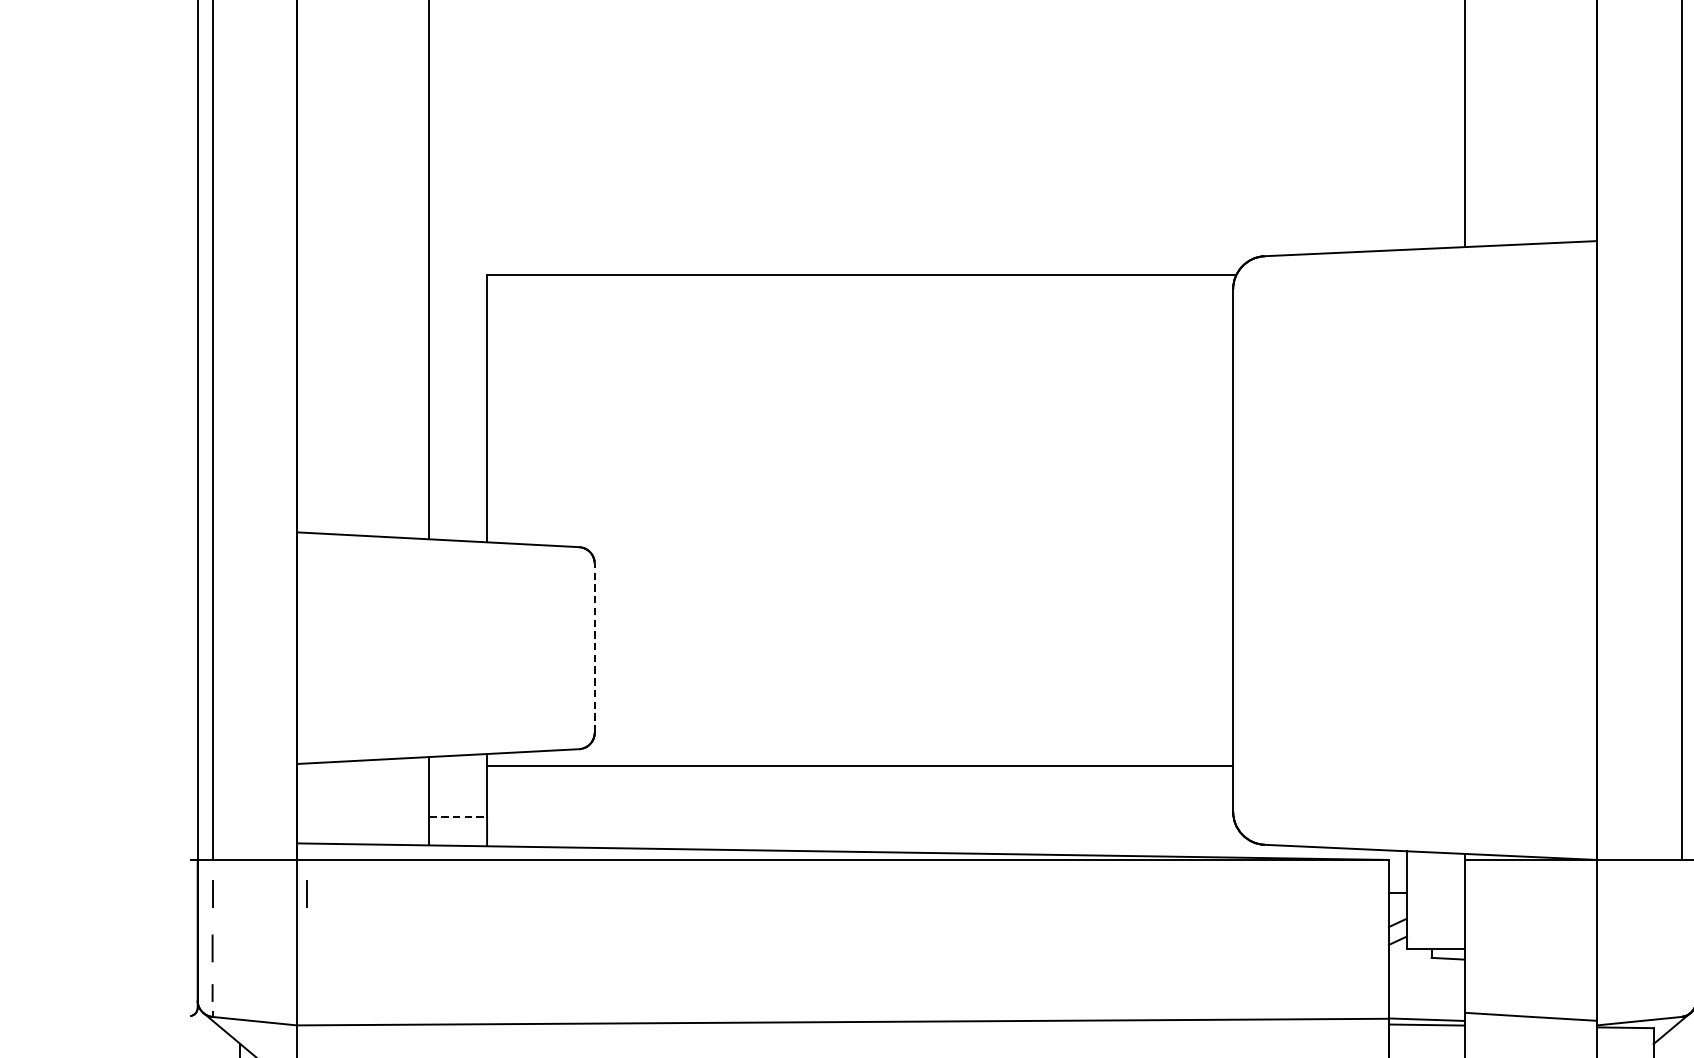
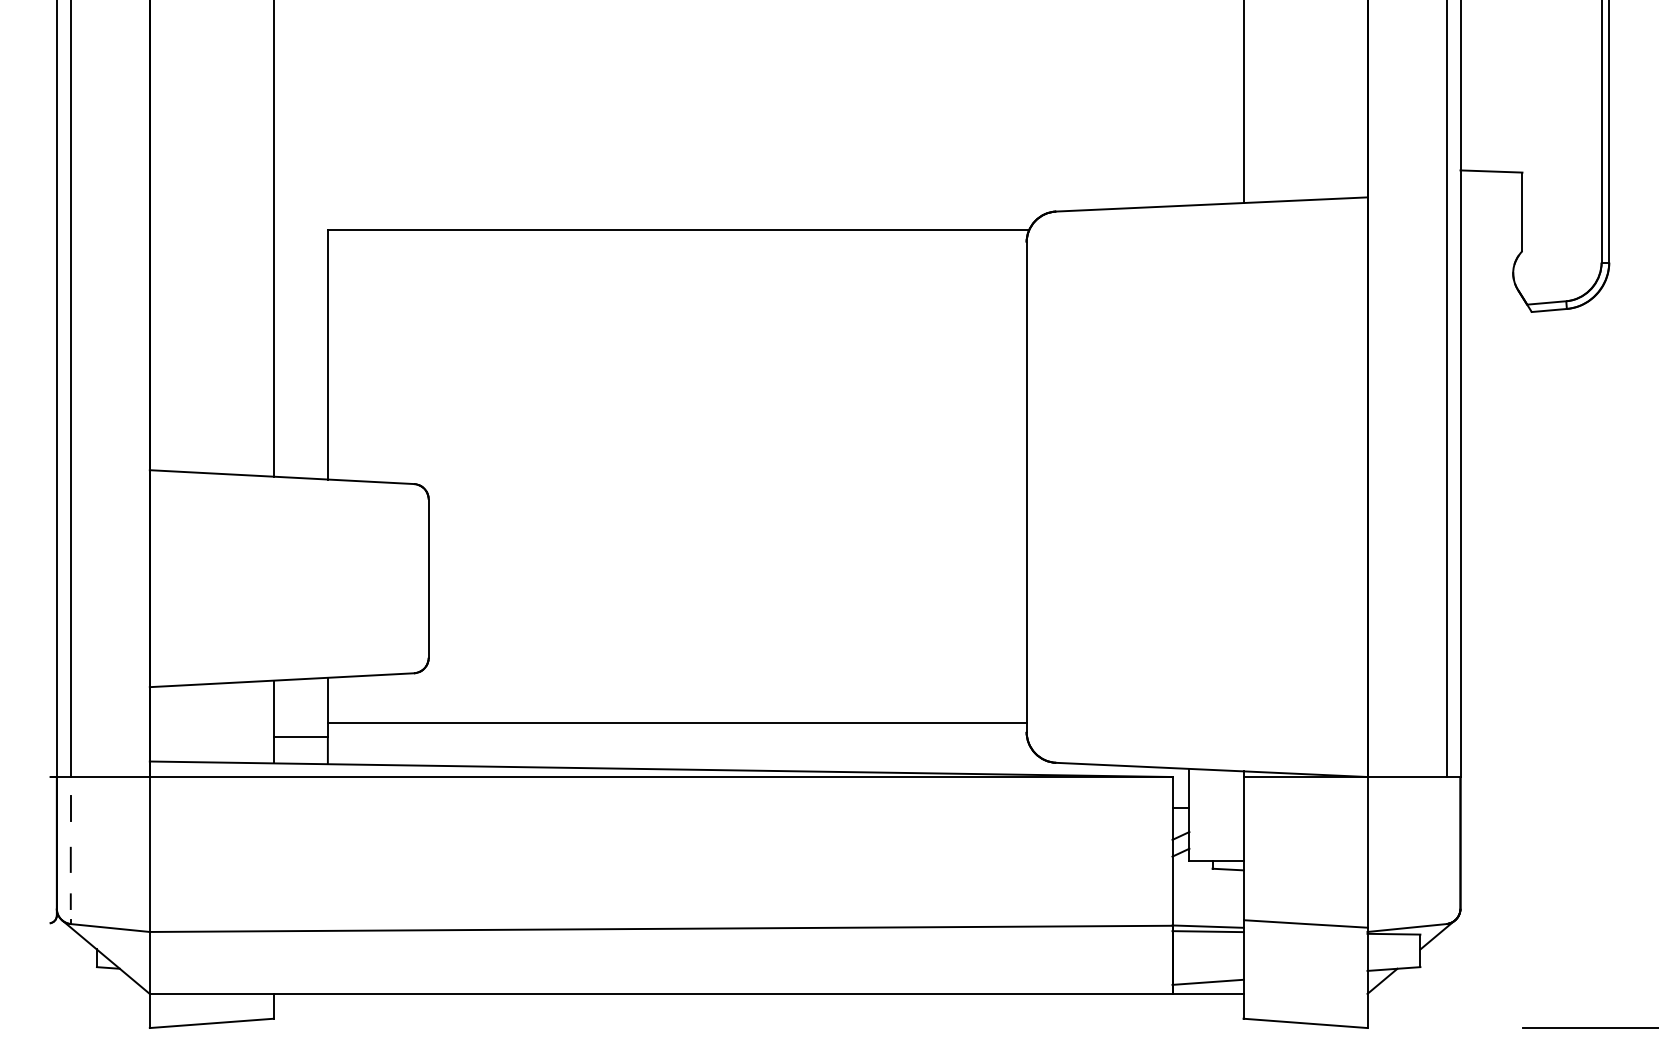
line: (594, 647) -> (428, 578), dashed -> solid
line: (859, 765) -> (676, 722), moved
line: (458, 816) -> (301, 736), dashed -> solid
line: (306, 893) -> (158, 808), removed

